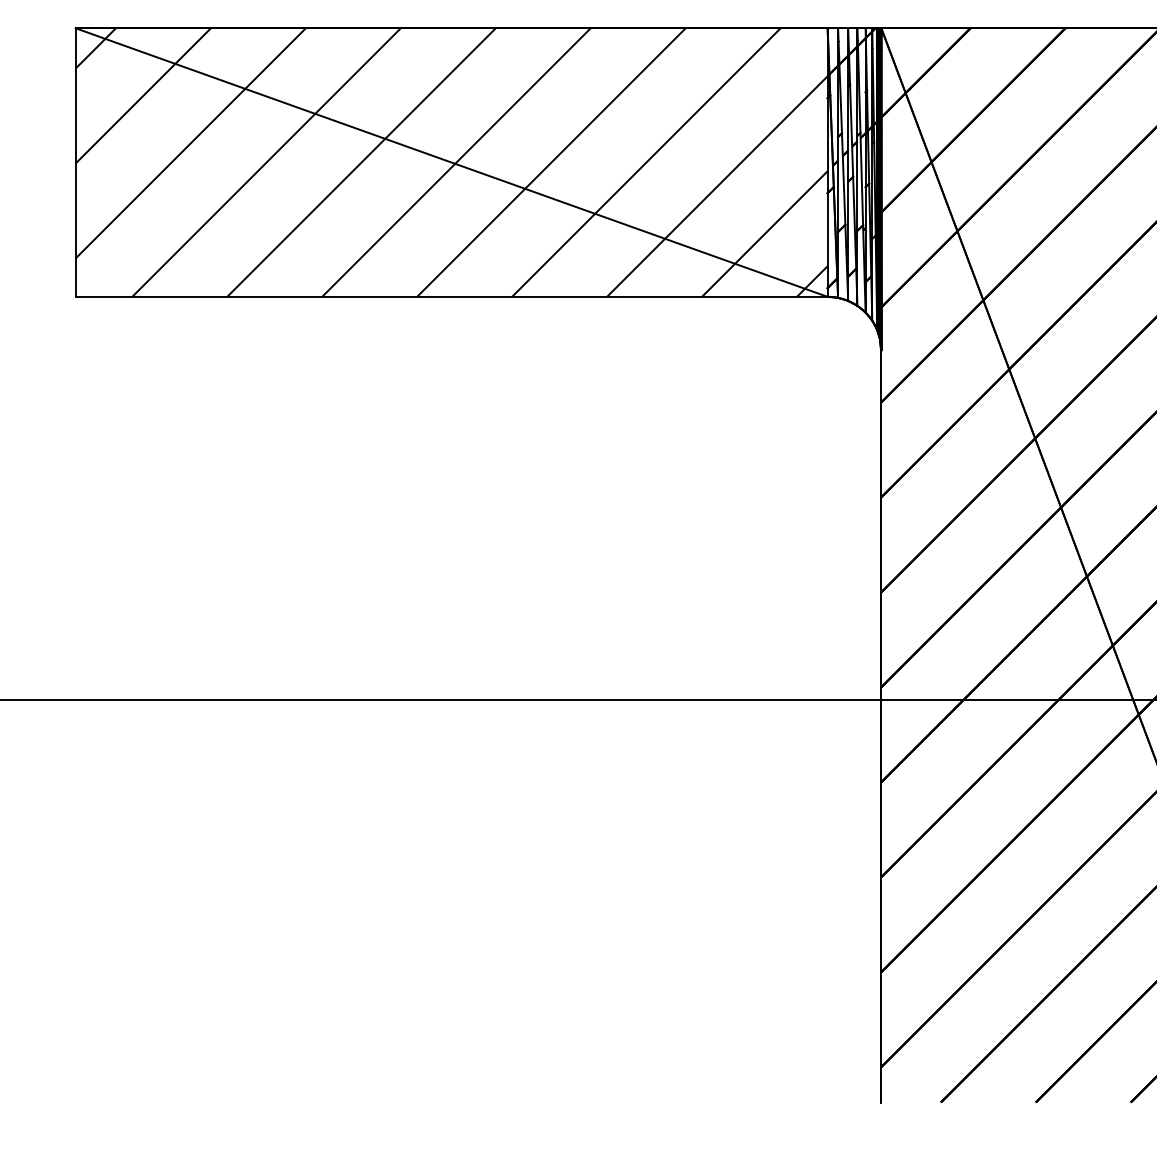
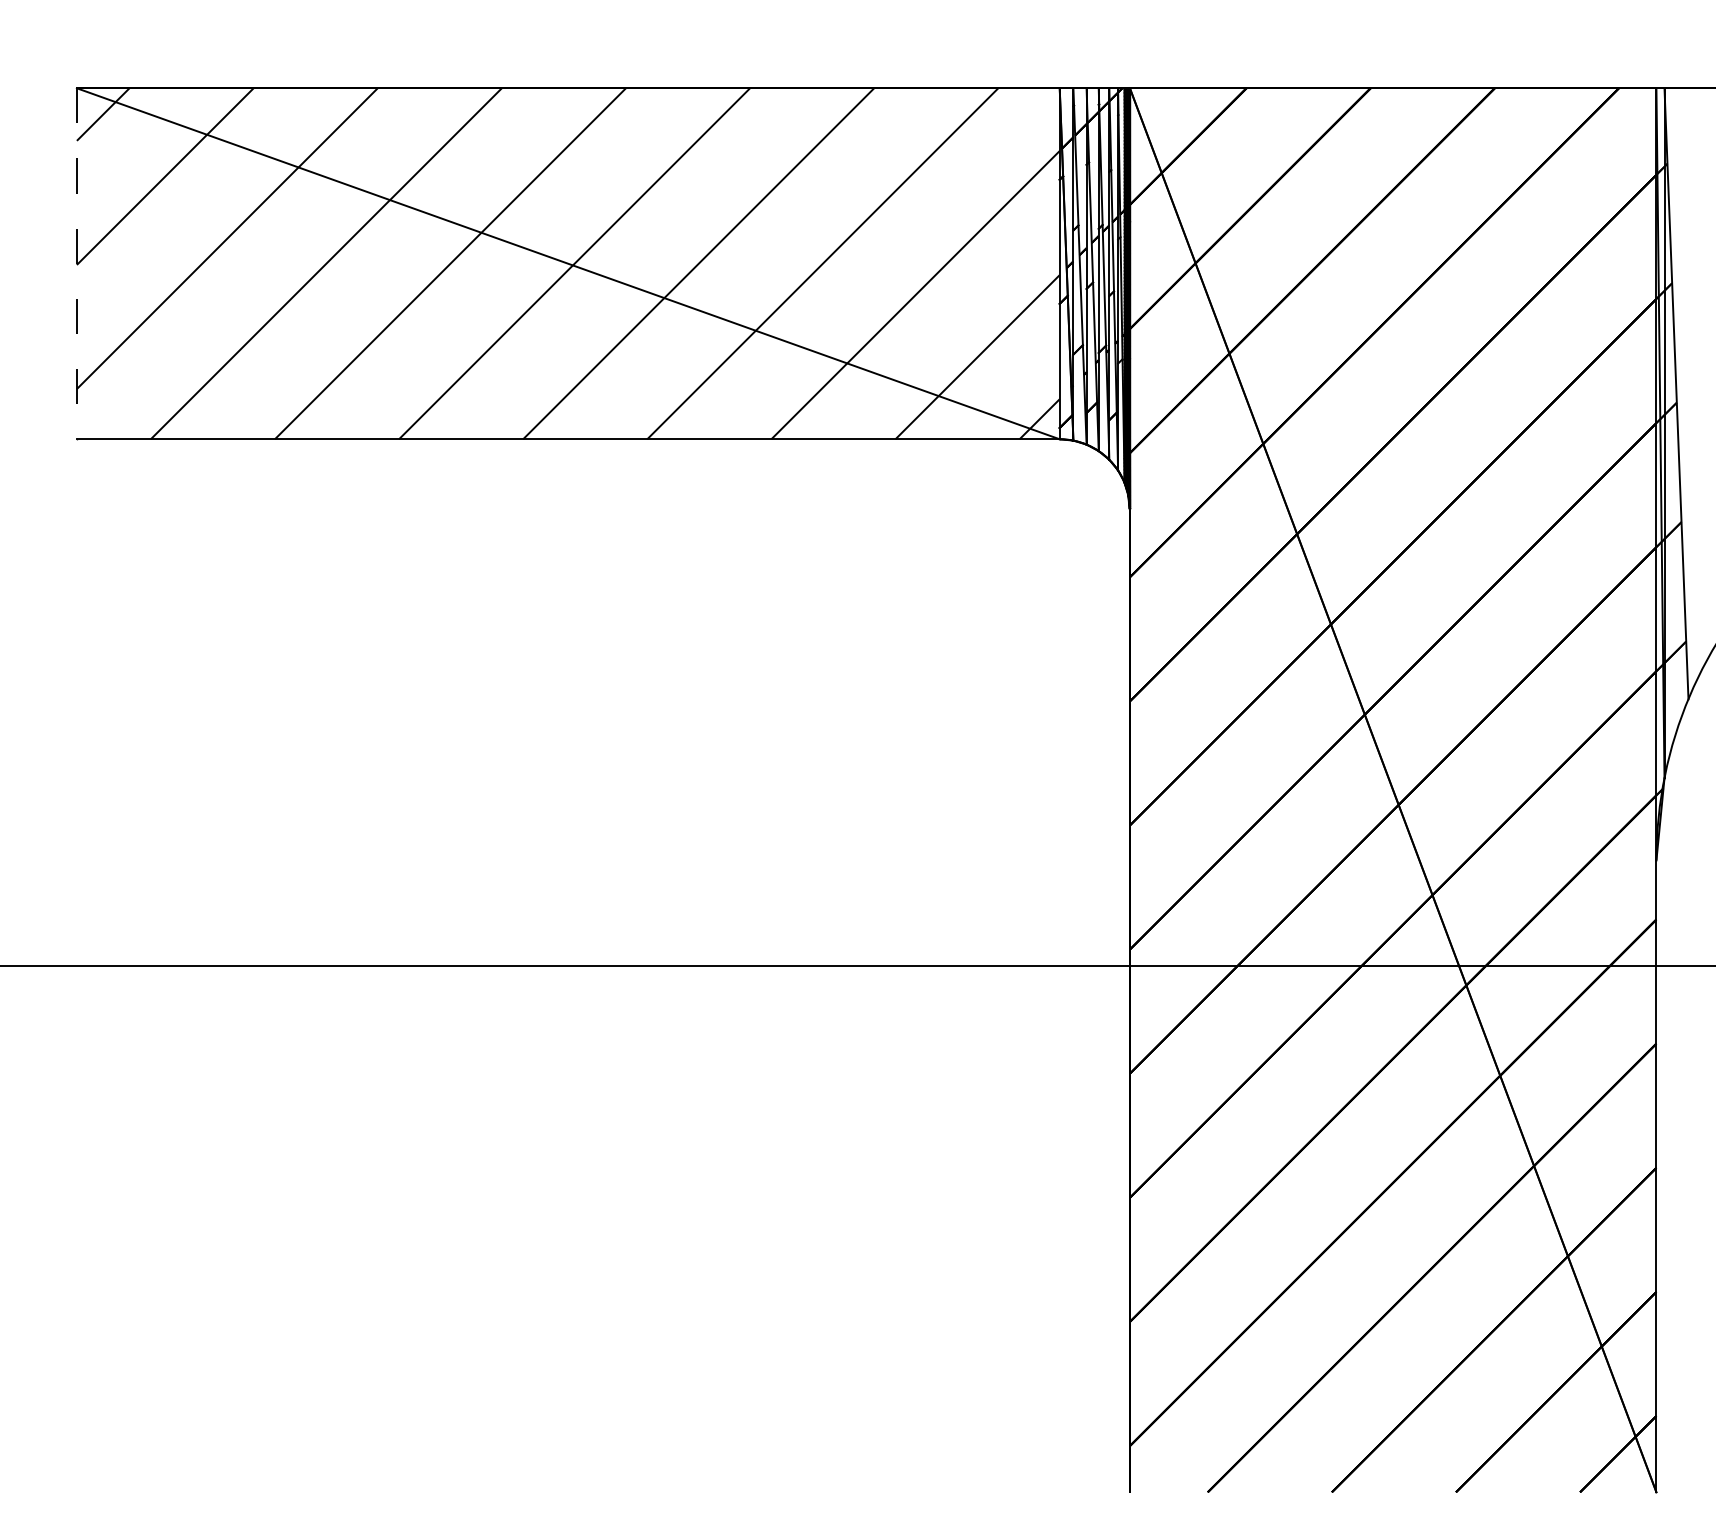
line: (75, 162) -> (76, 263), solid -> dashed

